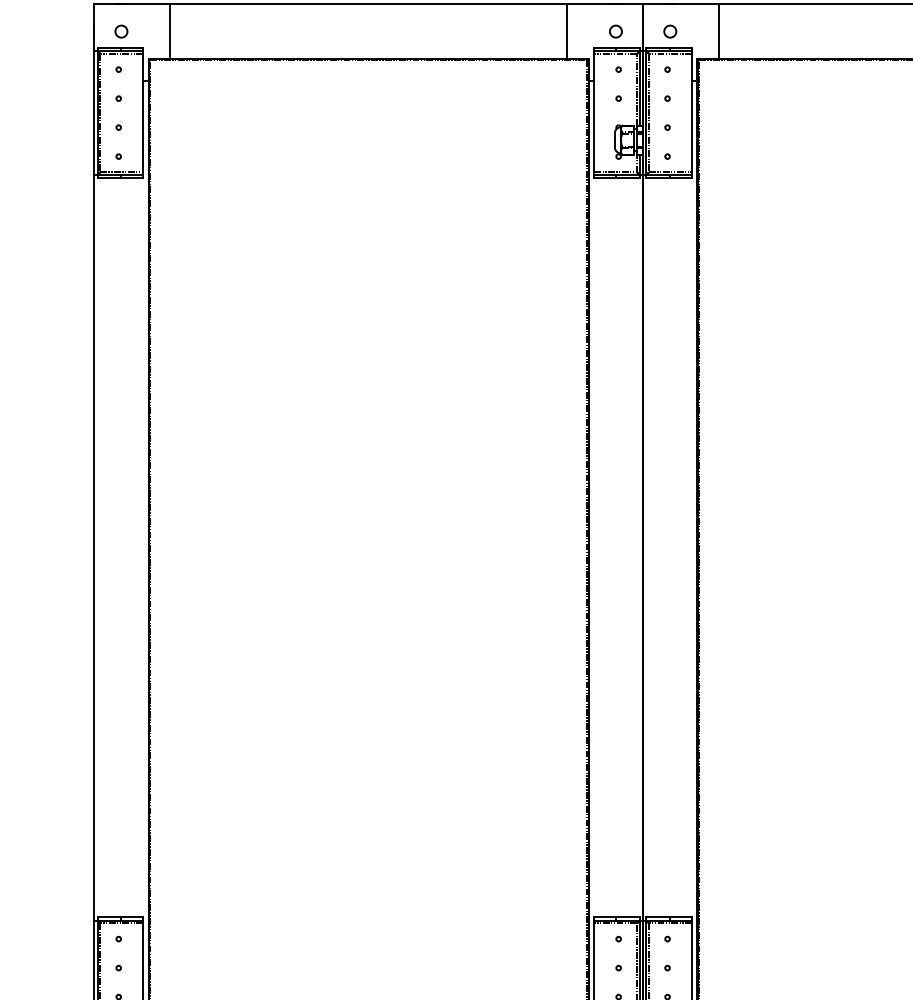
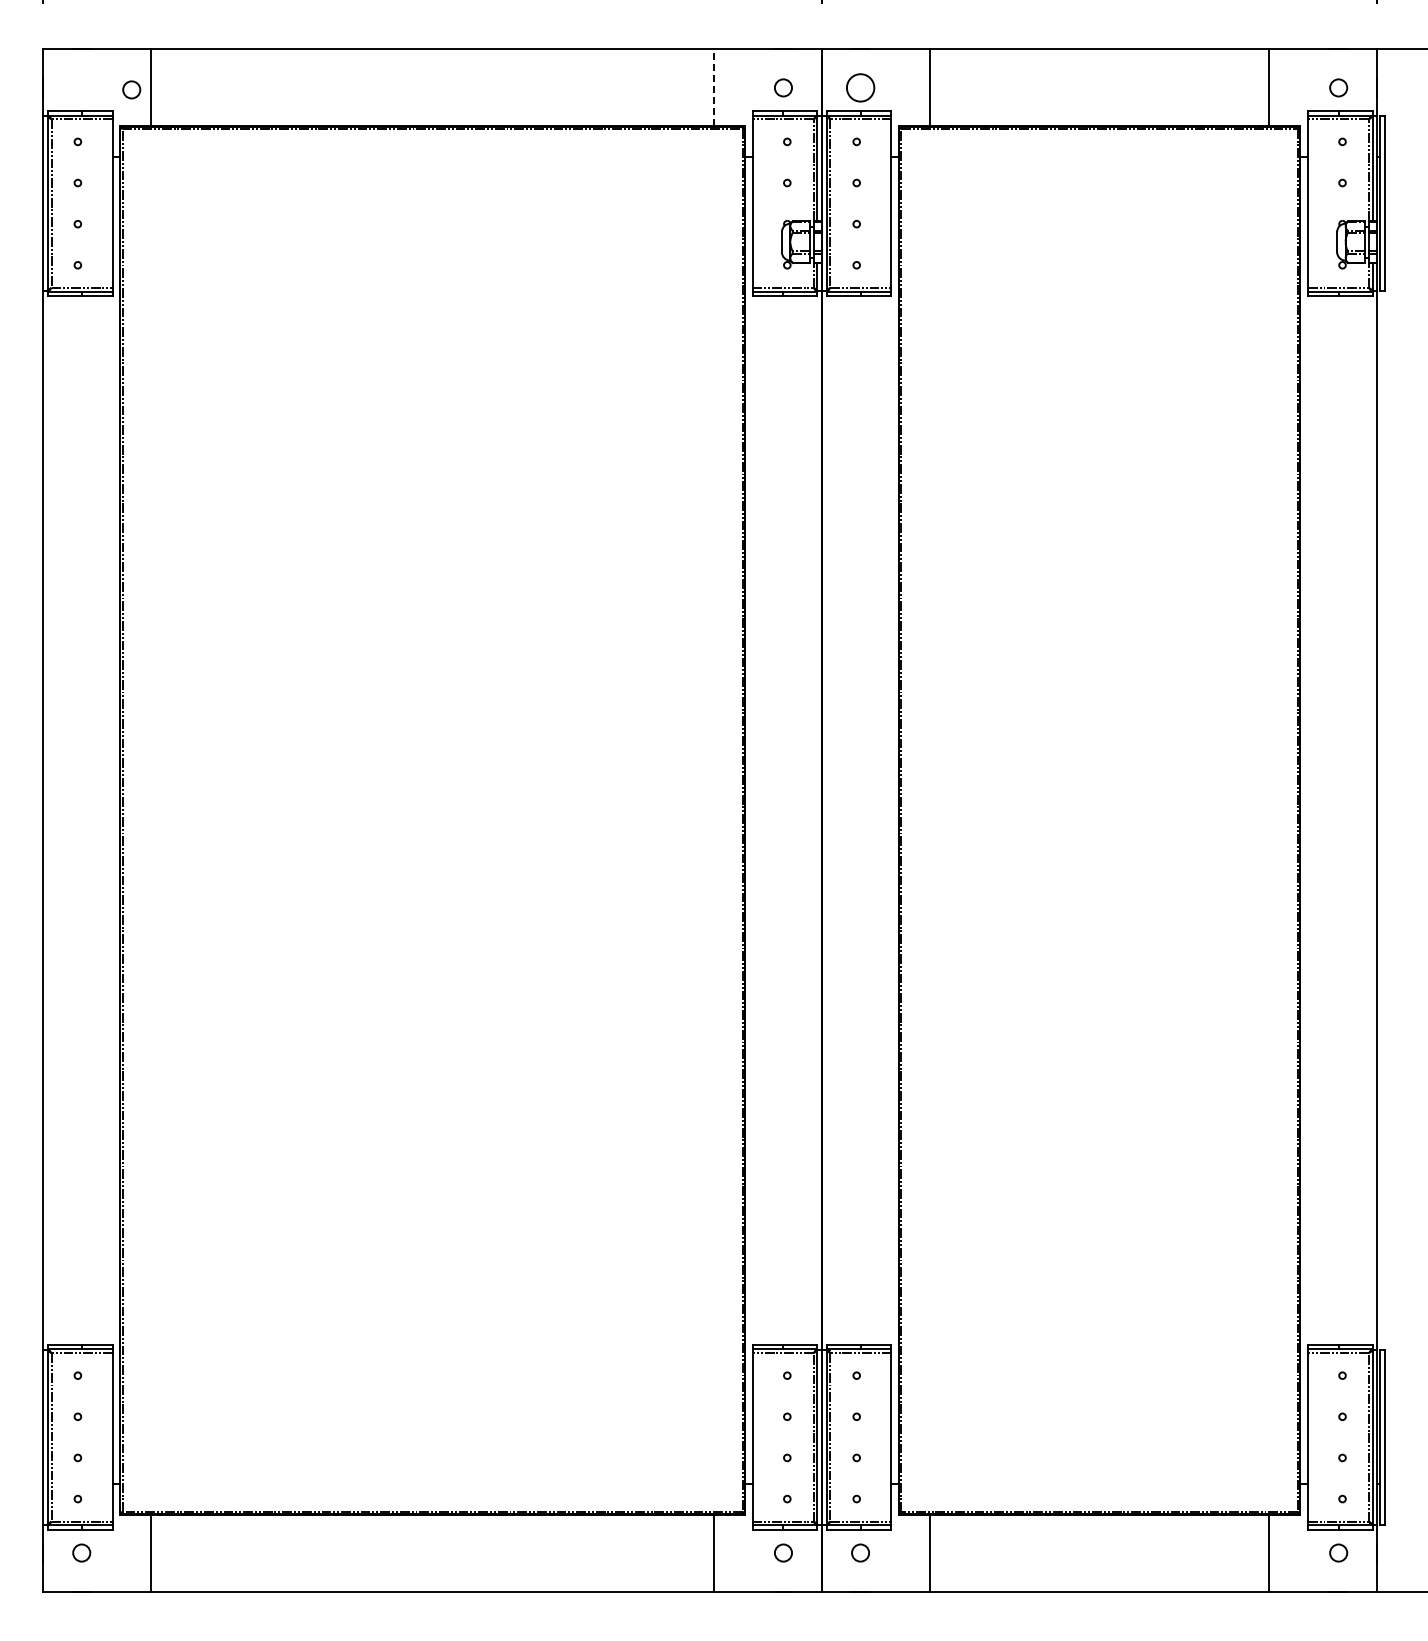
circle: (121, 31) -> (131, 89), moved
line: (567, 31) -> (714, 87), solid -> dashed
circle: (670, 31) -> (860, 87), size x1.6

